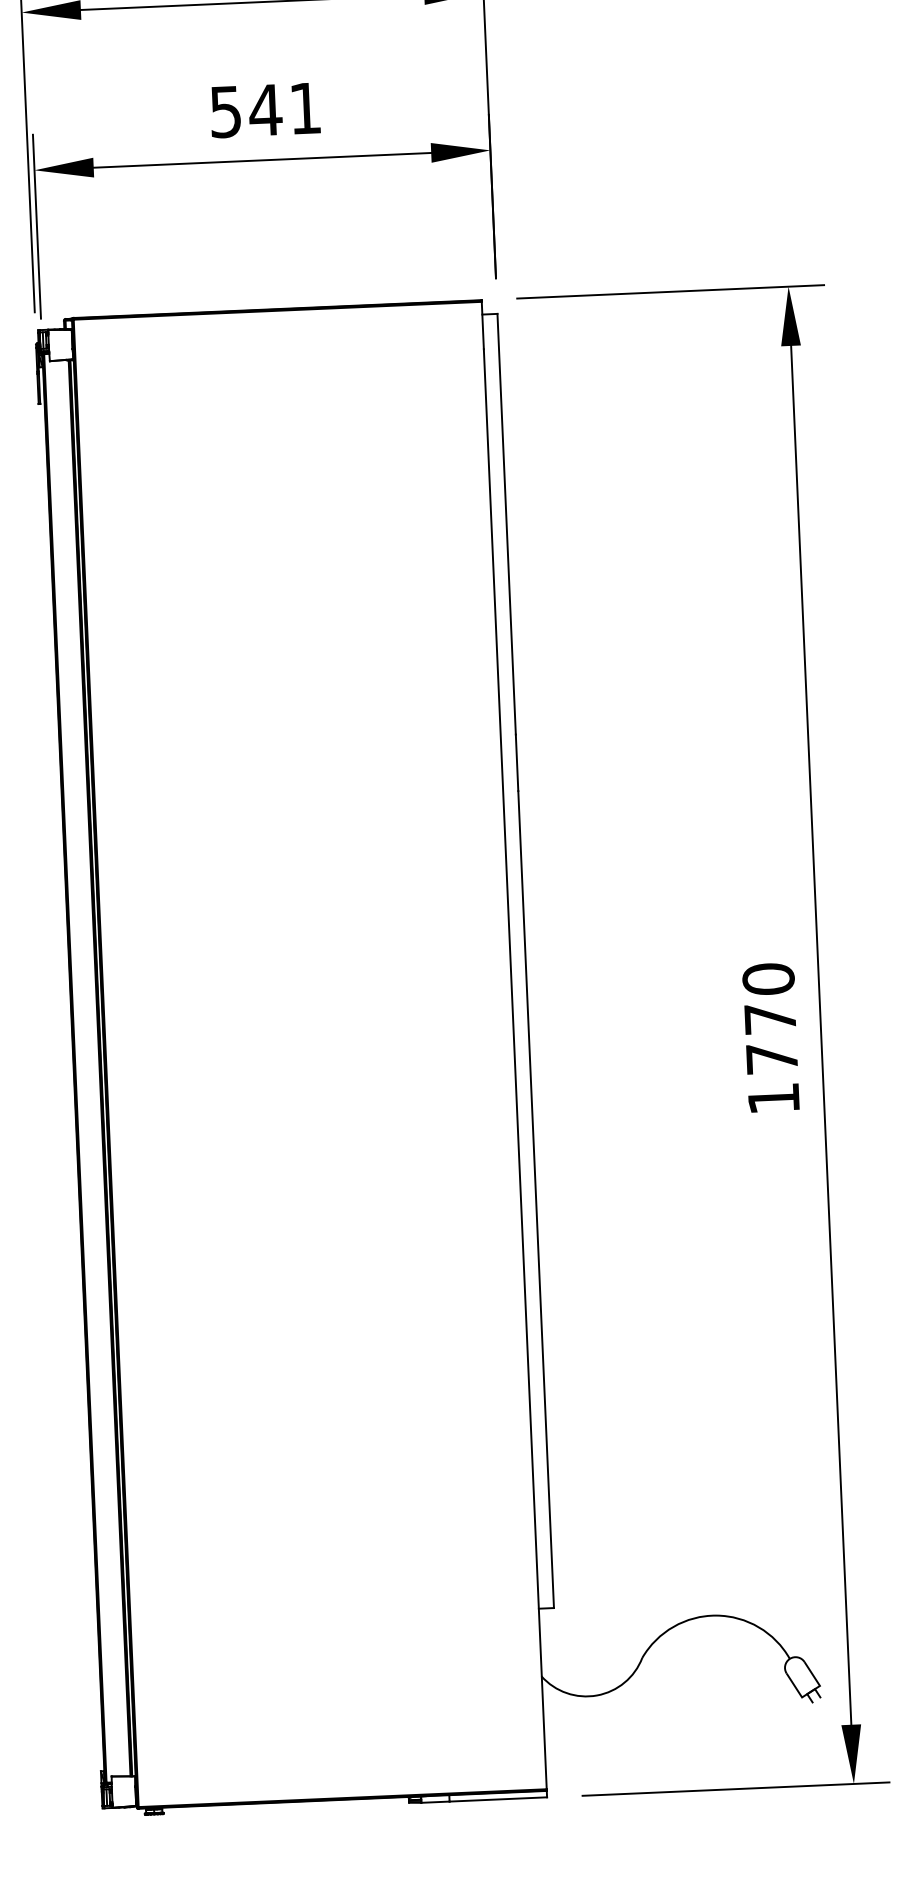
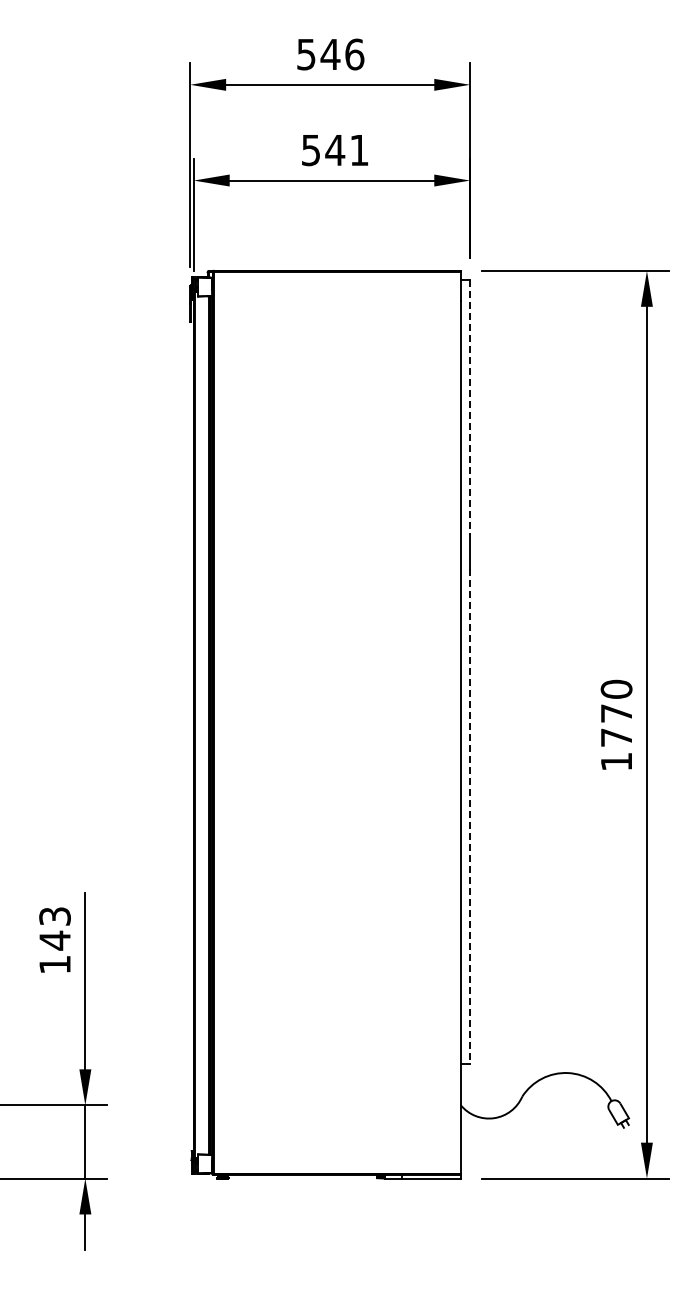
line: (507, 524) -> (470, 407), solid -> dashed
line: (536, 1199) -> (470, 816), solid -> dashed

